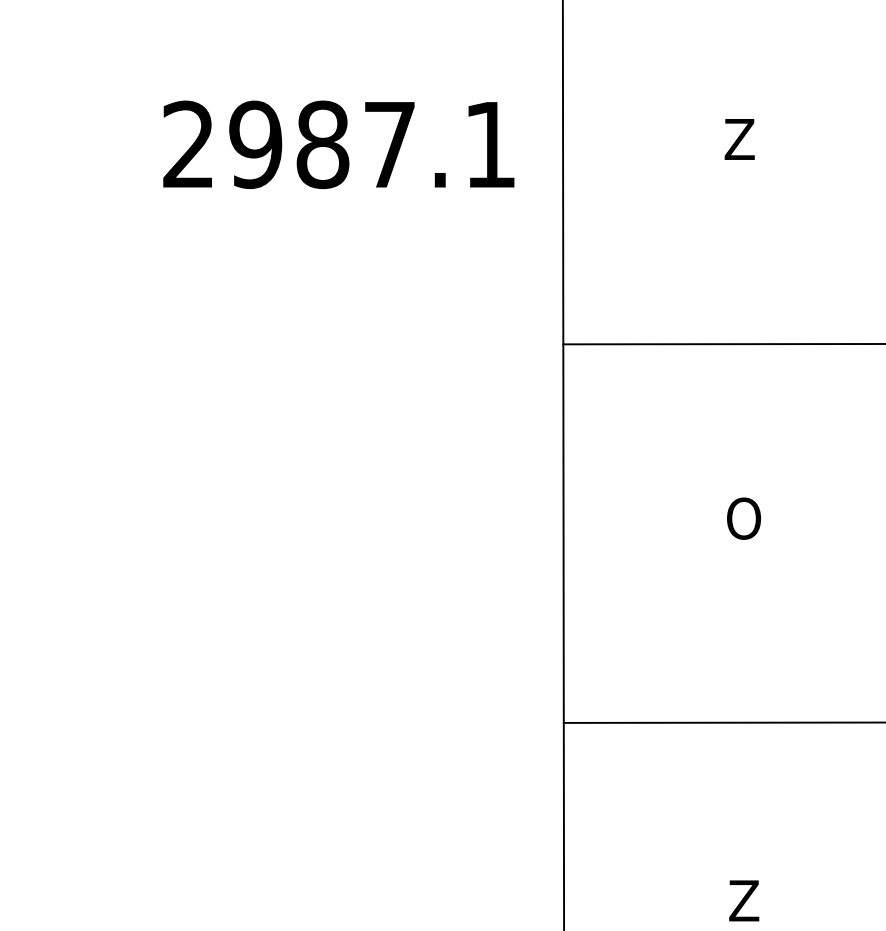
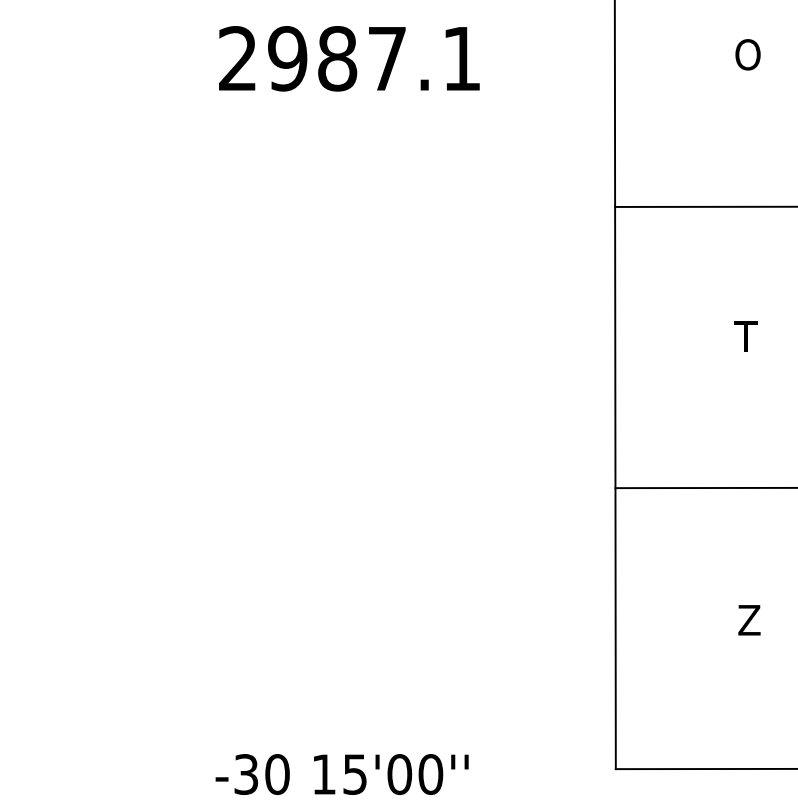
text: (741, 139) -> (747, 54), Z -> O
text: (338, 144) -> (349, 58), moved
text: (741, 518) -> (747, 336), O -> T

